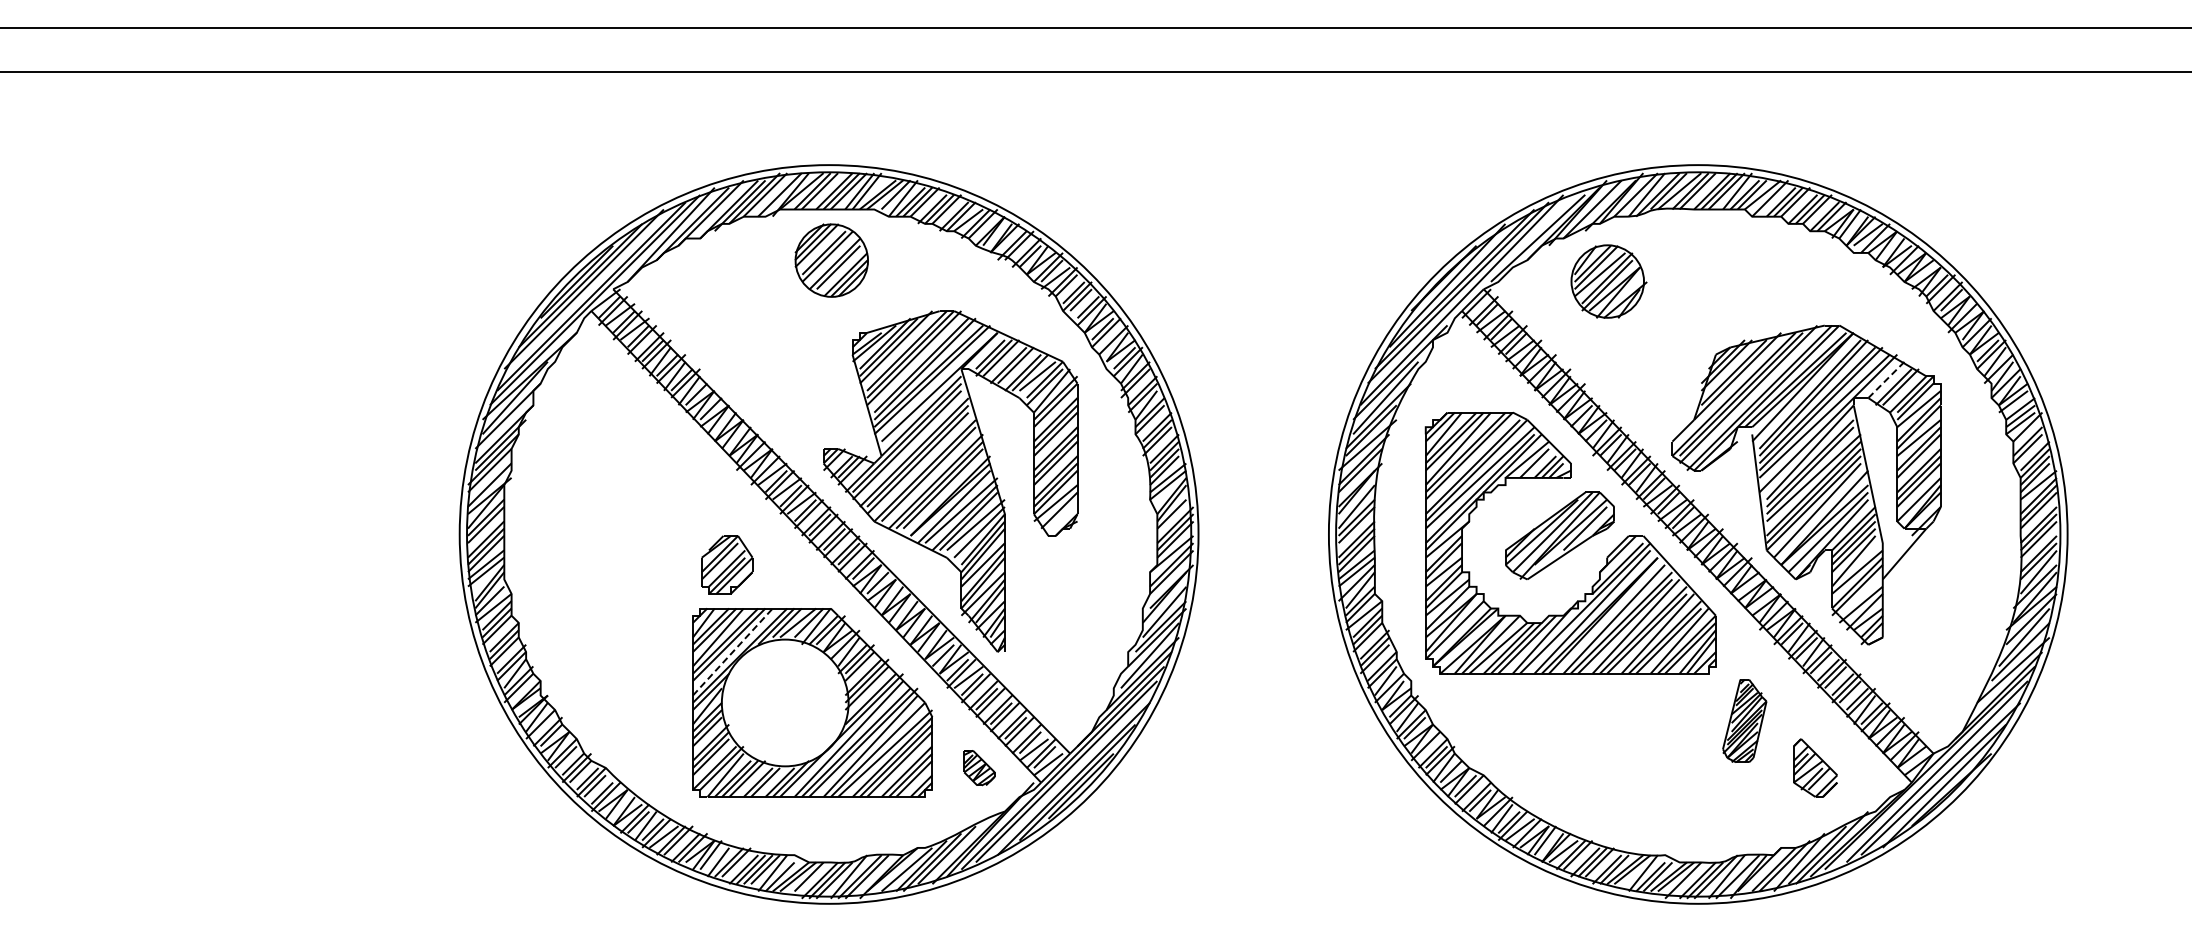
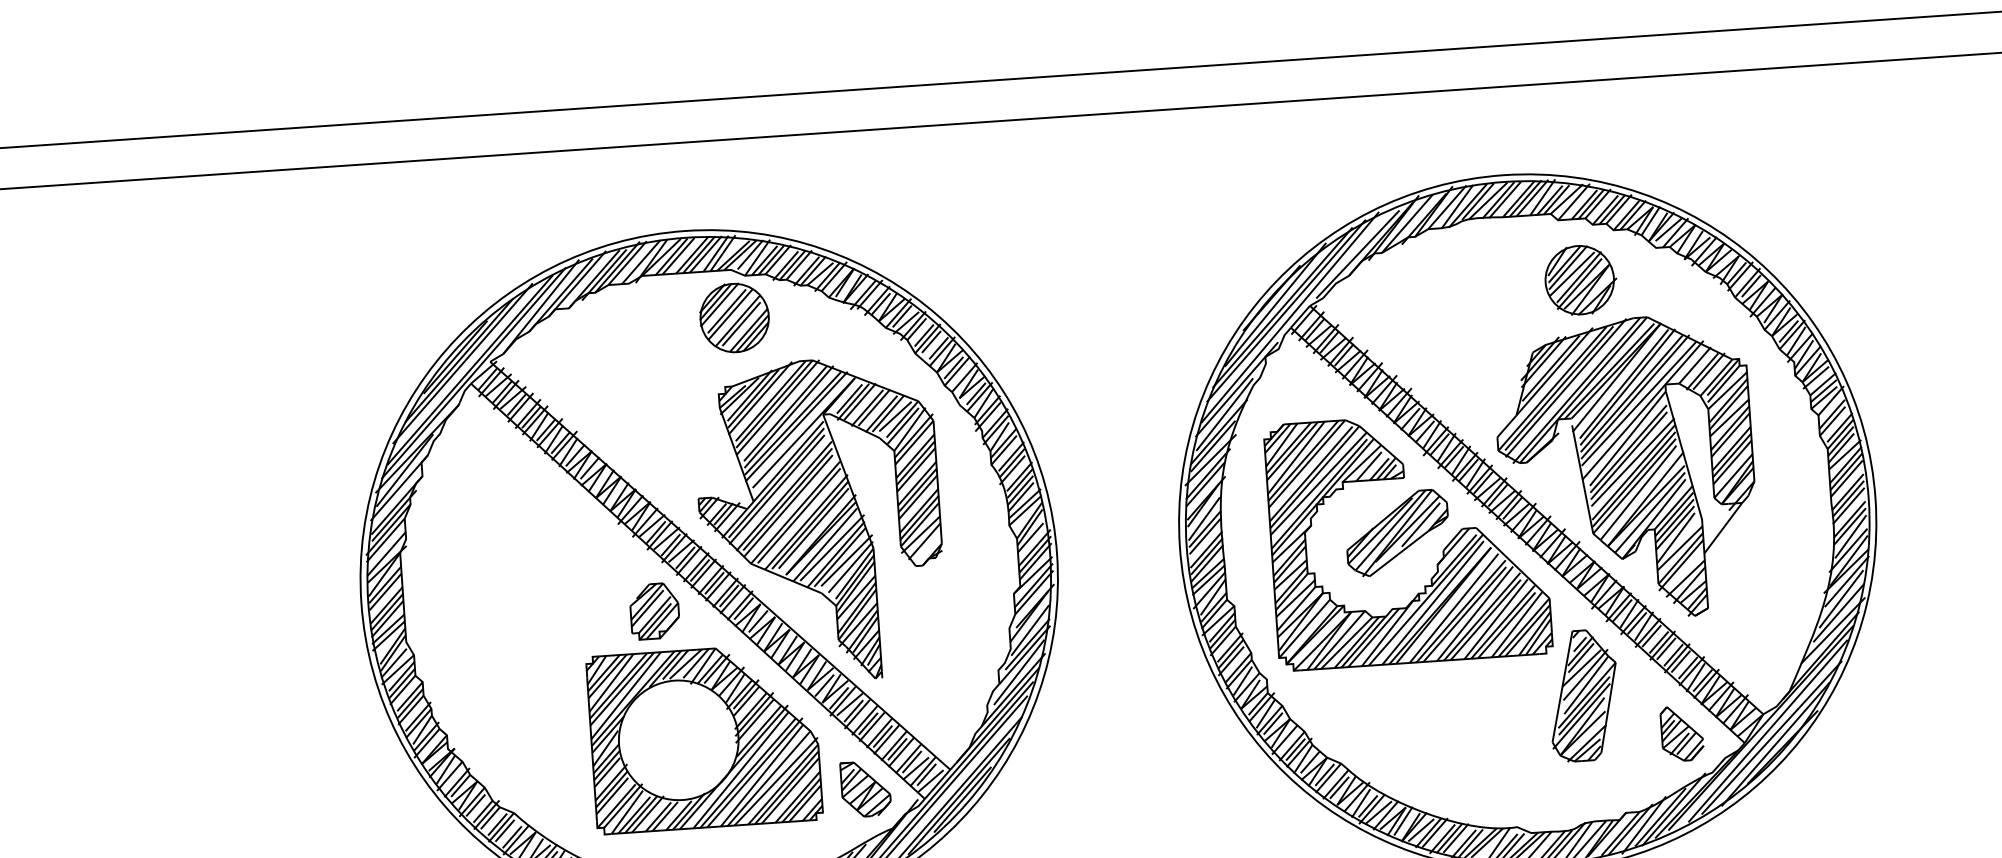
part: (831, 260) -> (734, 317), moved
part: (1608, 281) -> (1580, 280), moved
line: (1886, 379) -> (1695, 365), dashed -> solid
part: (727, 564) -> (655, 610), moved
line: (733, 651) -> (626, 695), dashed -> solid
part: (1744, 720) -> (1583, 695), size x1.67
part: (979, 767) -> (865, 788), size x1.67
part: (1815, 767) -> (1682, 732), moved

